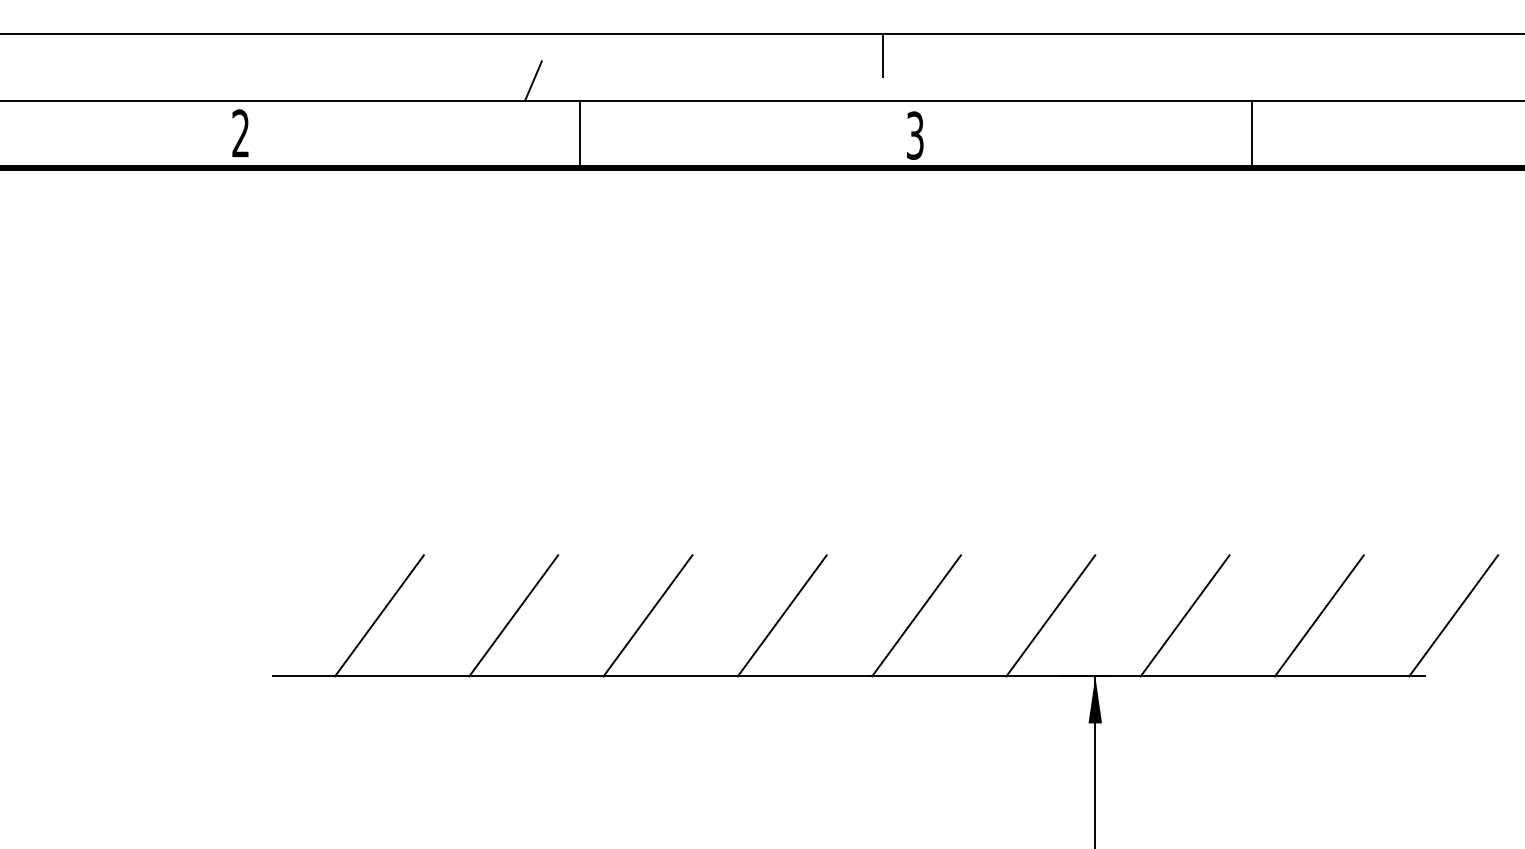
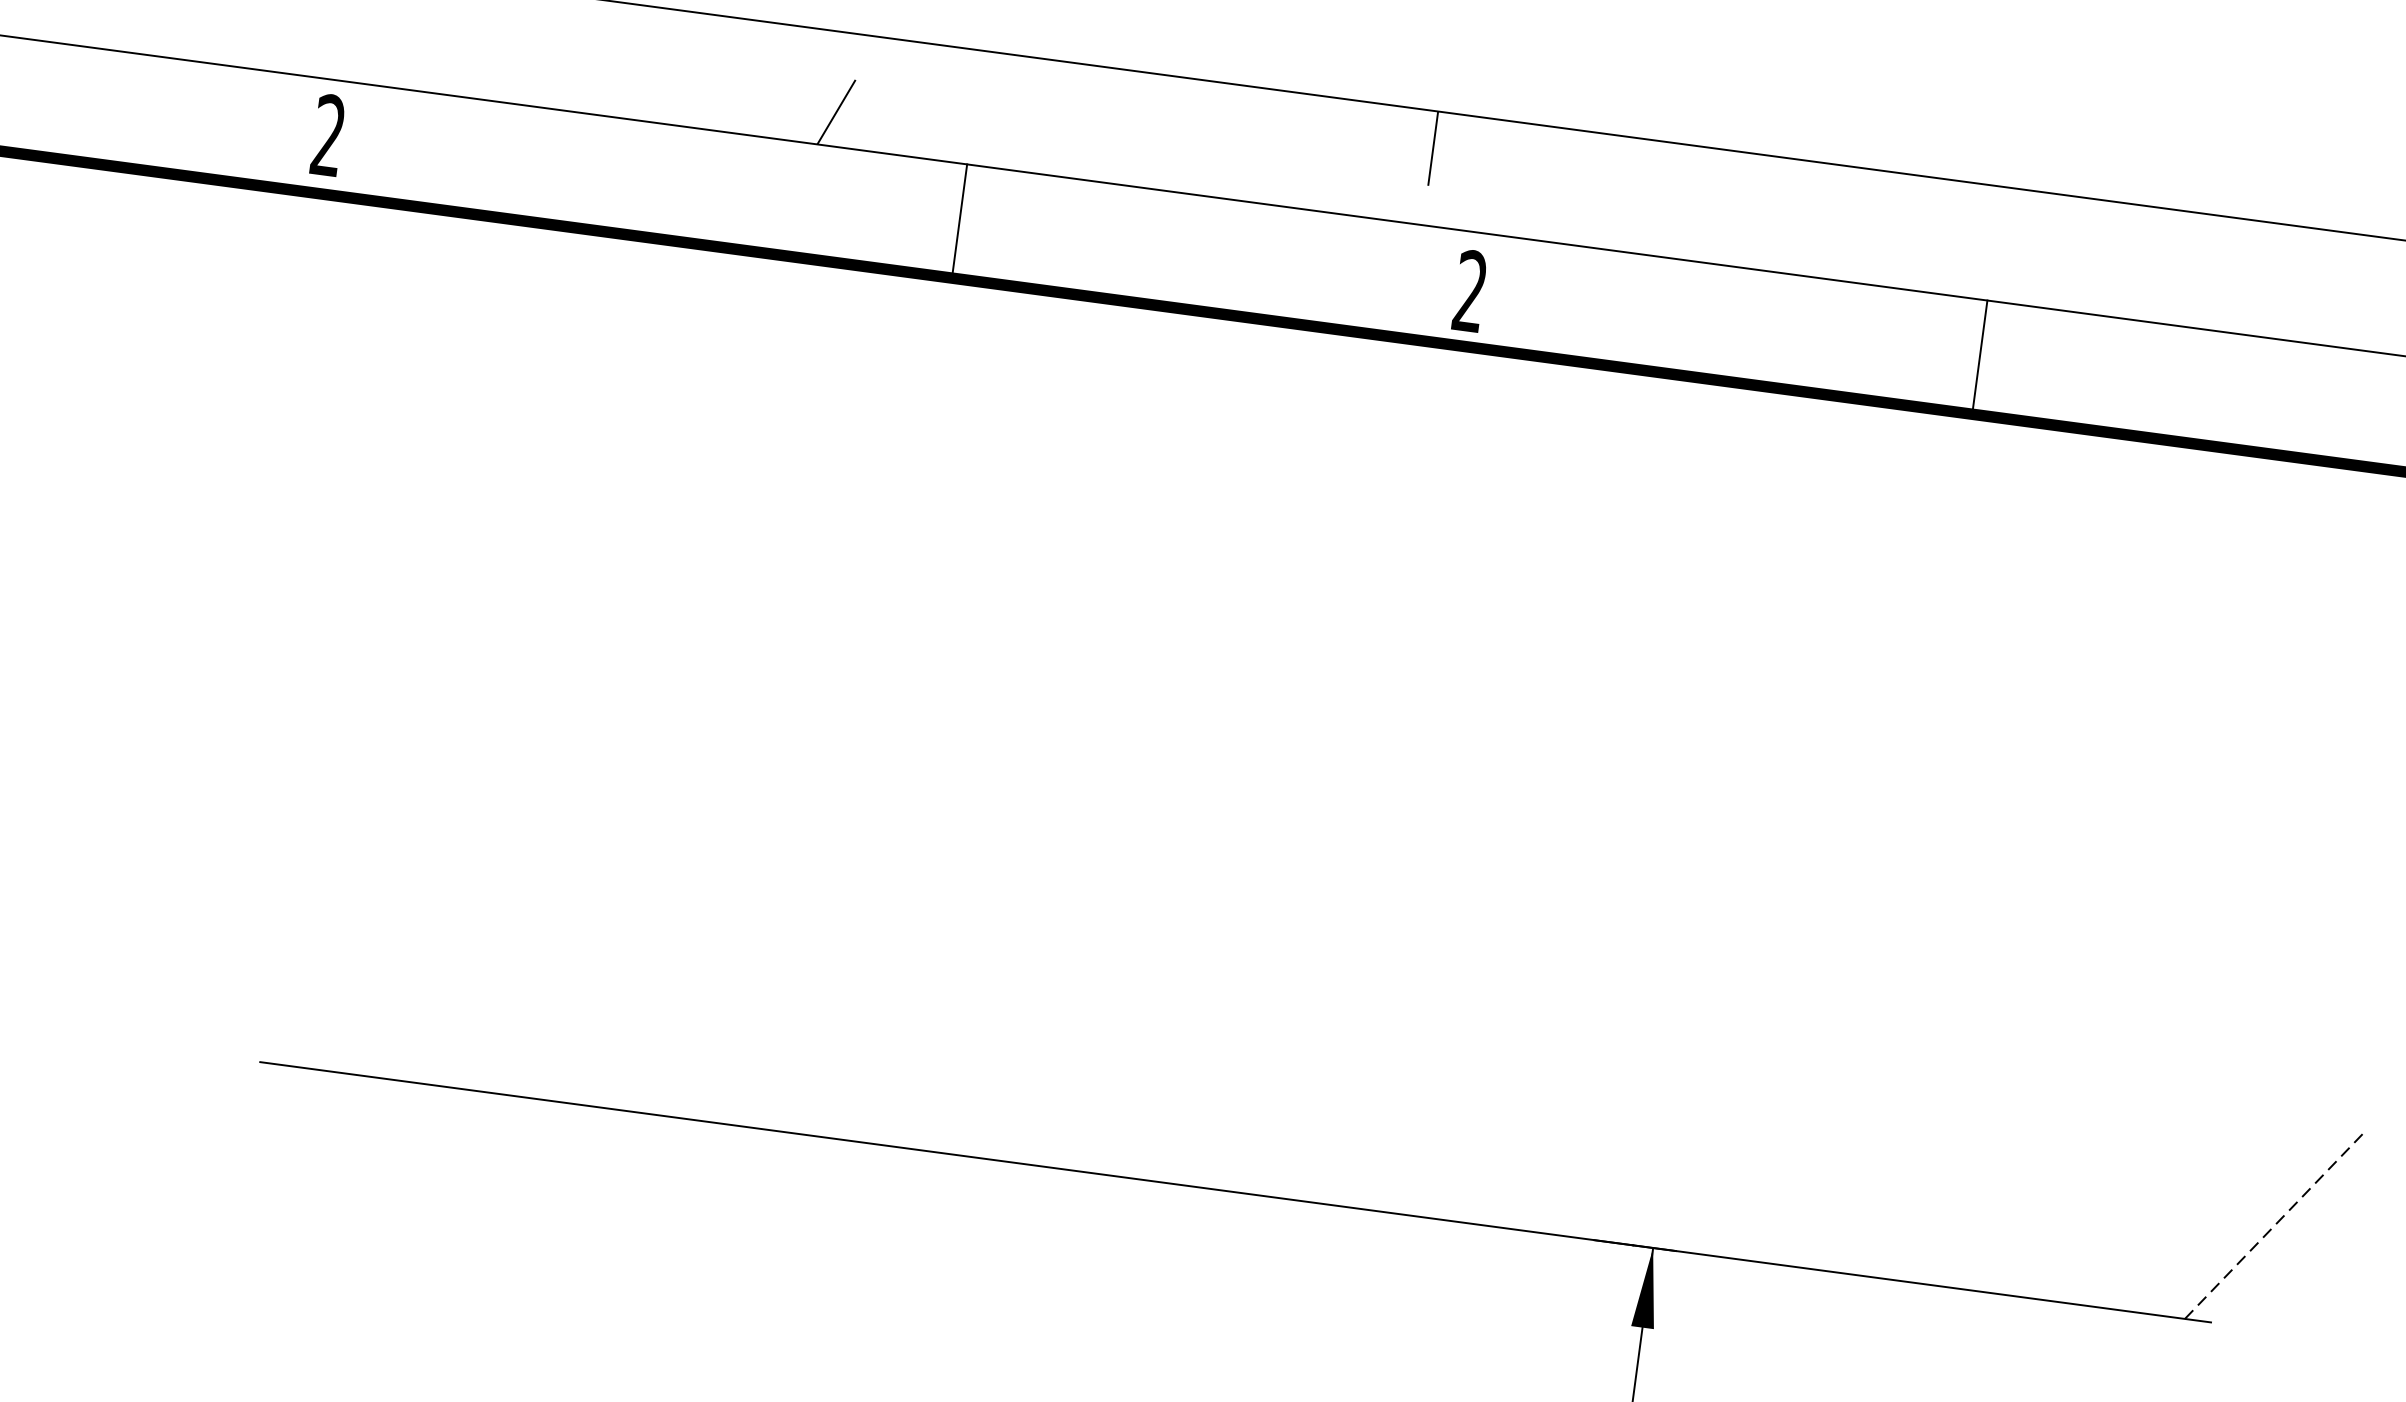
line: (580, 134) -> (959, 221), moved
line: (1251, 134) -> (1979, 357), moved
text: (914, 135) -> (1469, 291), 3 -> 2
line: (379, 615) -> (454, 983), removed
line: (513, 615) -> (681, 1013), removed
line: (647, 615) -> (908, 1043), removed
line: (781, 615) -> (1135, 1073), removed
line: (916, 615) -> (1364, 1104), removed
line: (1050, 615) -> (1591, 1134), removed
line: (1184, 615) -> (1817, 1165), removed
line: (1318, 615) -> (2044, 1195), removed
line: (1453, 615) -> (2273, 1225), solid -> dashed

